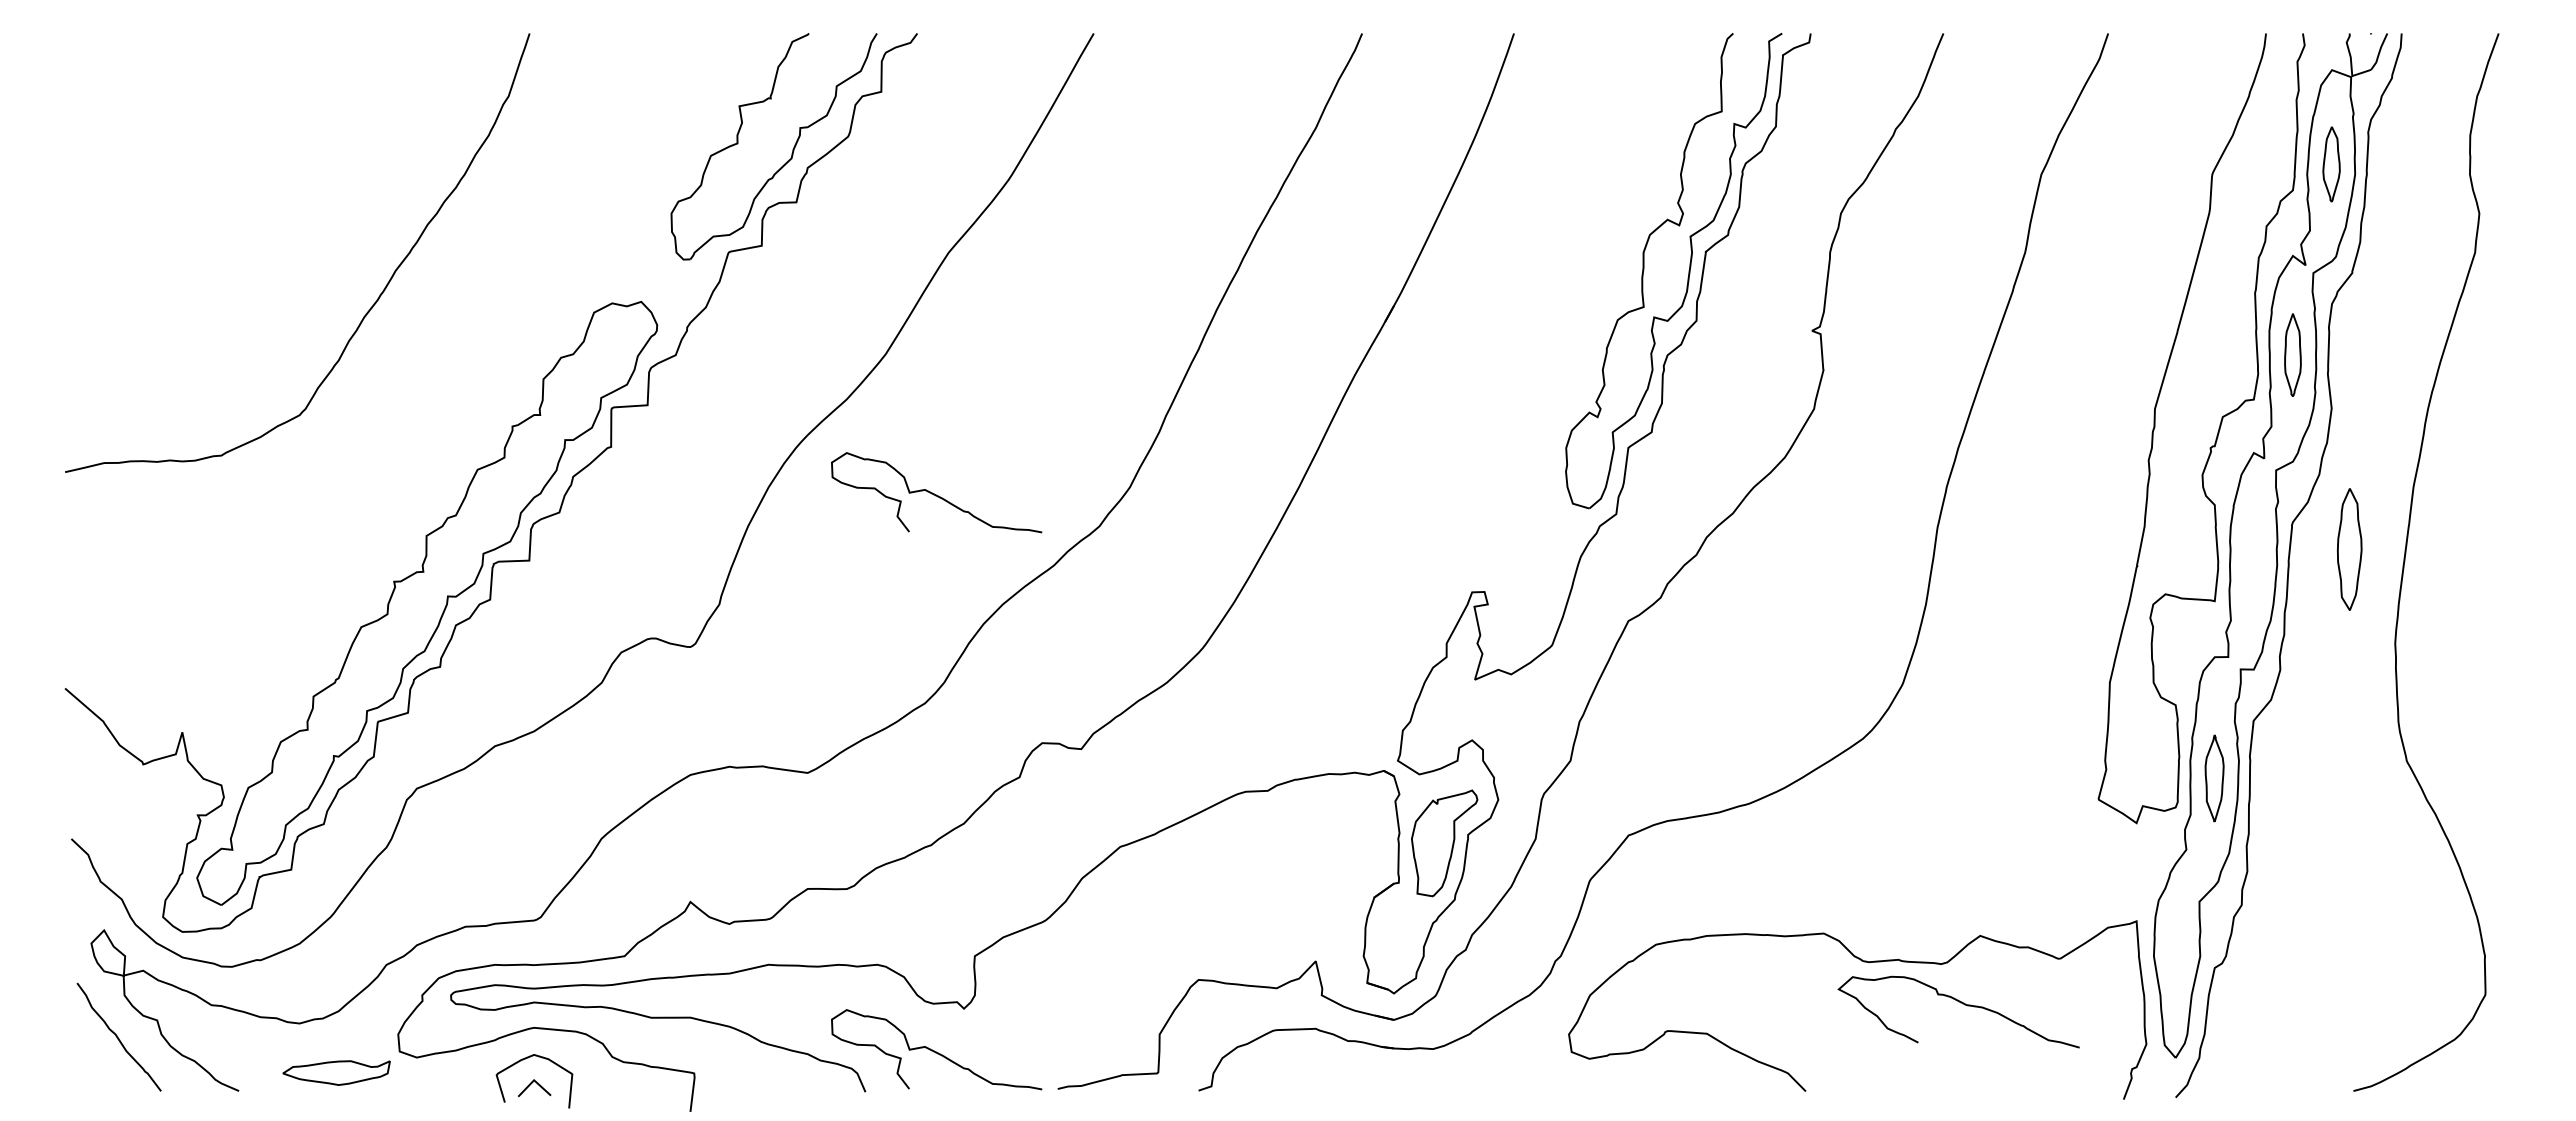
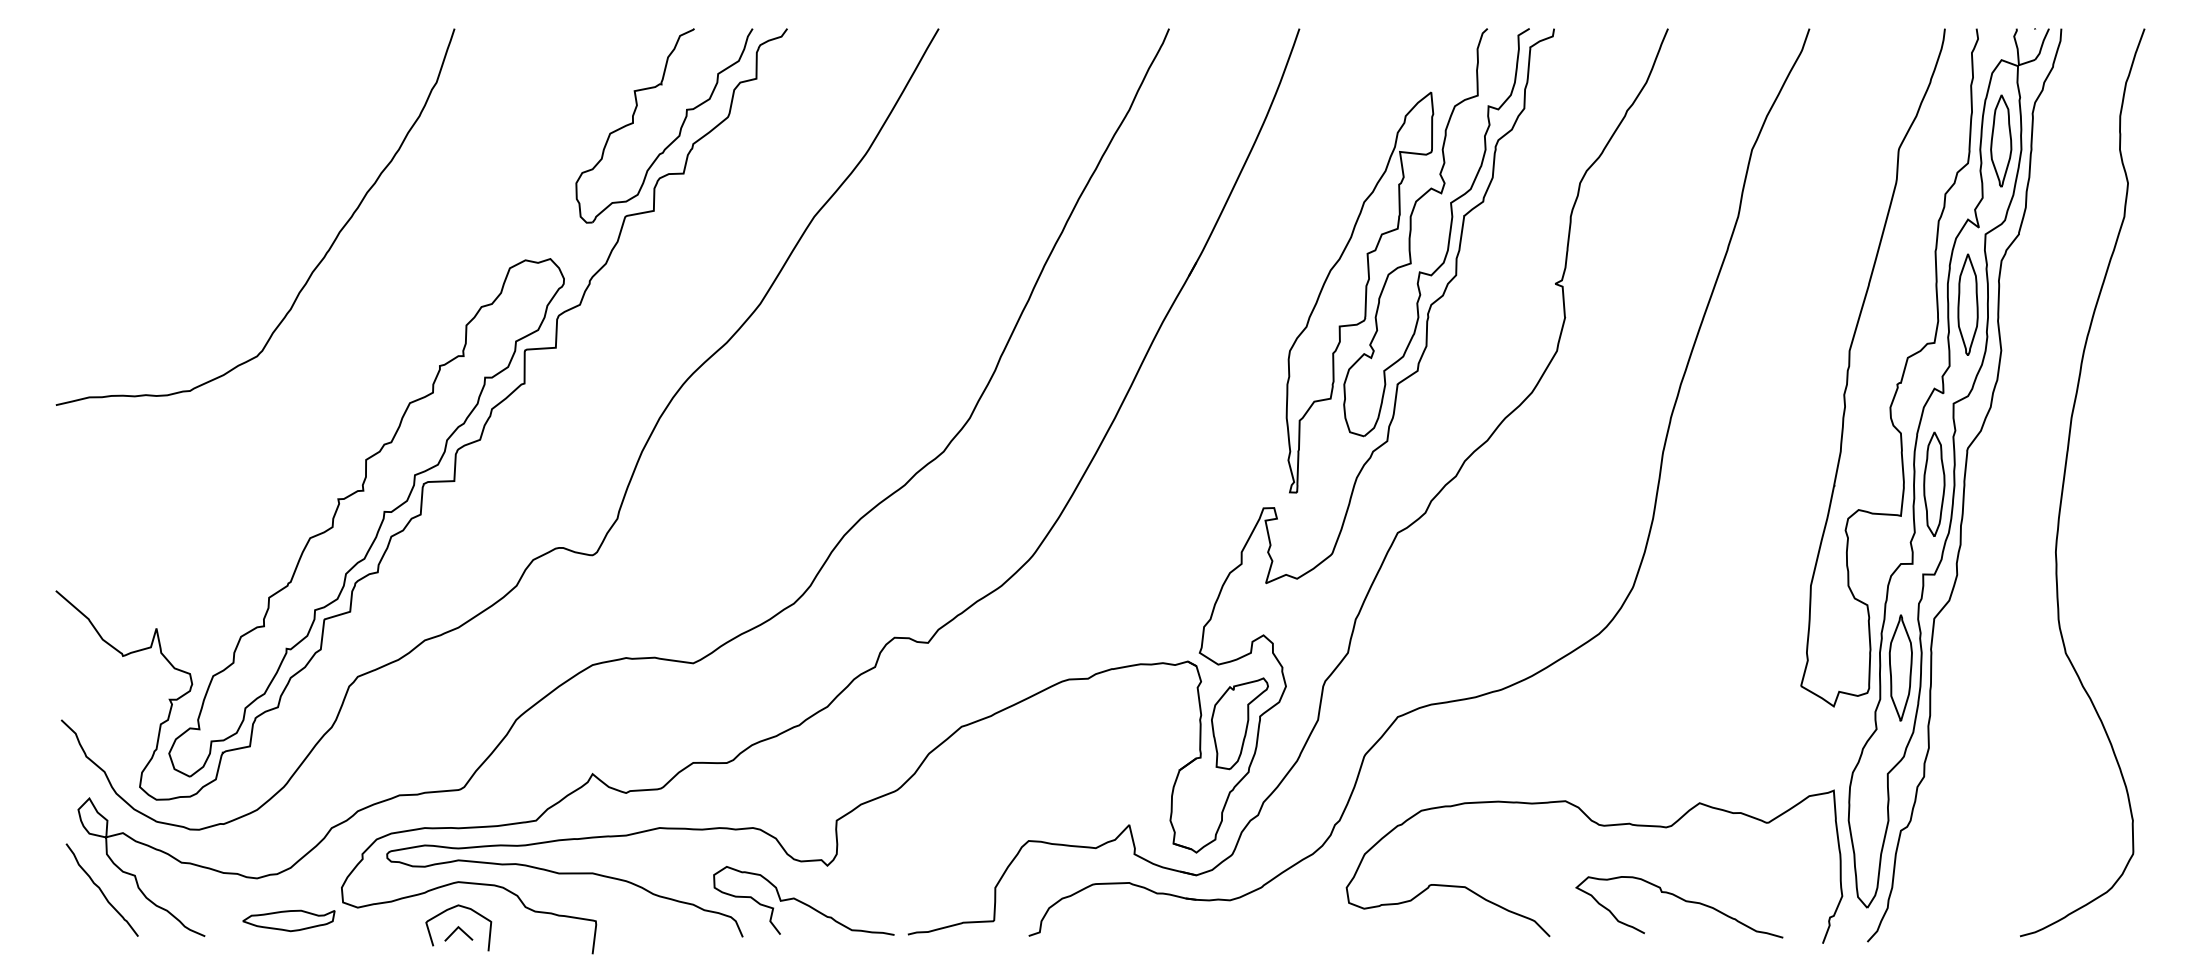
part: (2331, 164) -> (2001, 141), size x1.43
part: (1584, 340) -> (1359, 292), added
part: (2292, 354) -> (1967, 304), size x1.43
curve: (936, 494) -> (803, 424), removed
part: (2349, 549) -> (1934, 484), moved
part: (2214, 778) -> (1900, 668), size x1.43
curve: (1964, 1005) -> (1684, 901), moved

